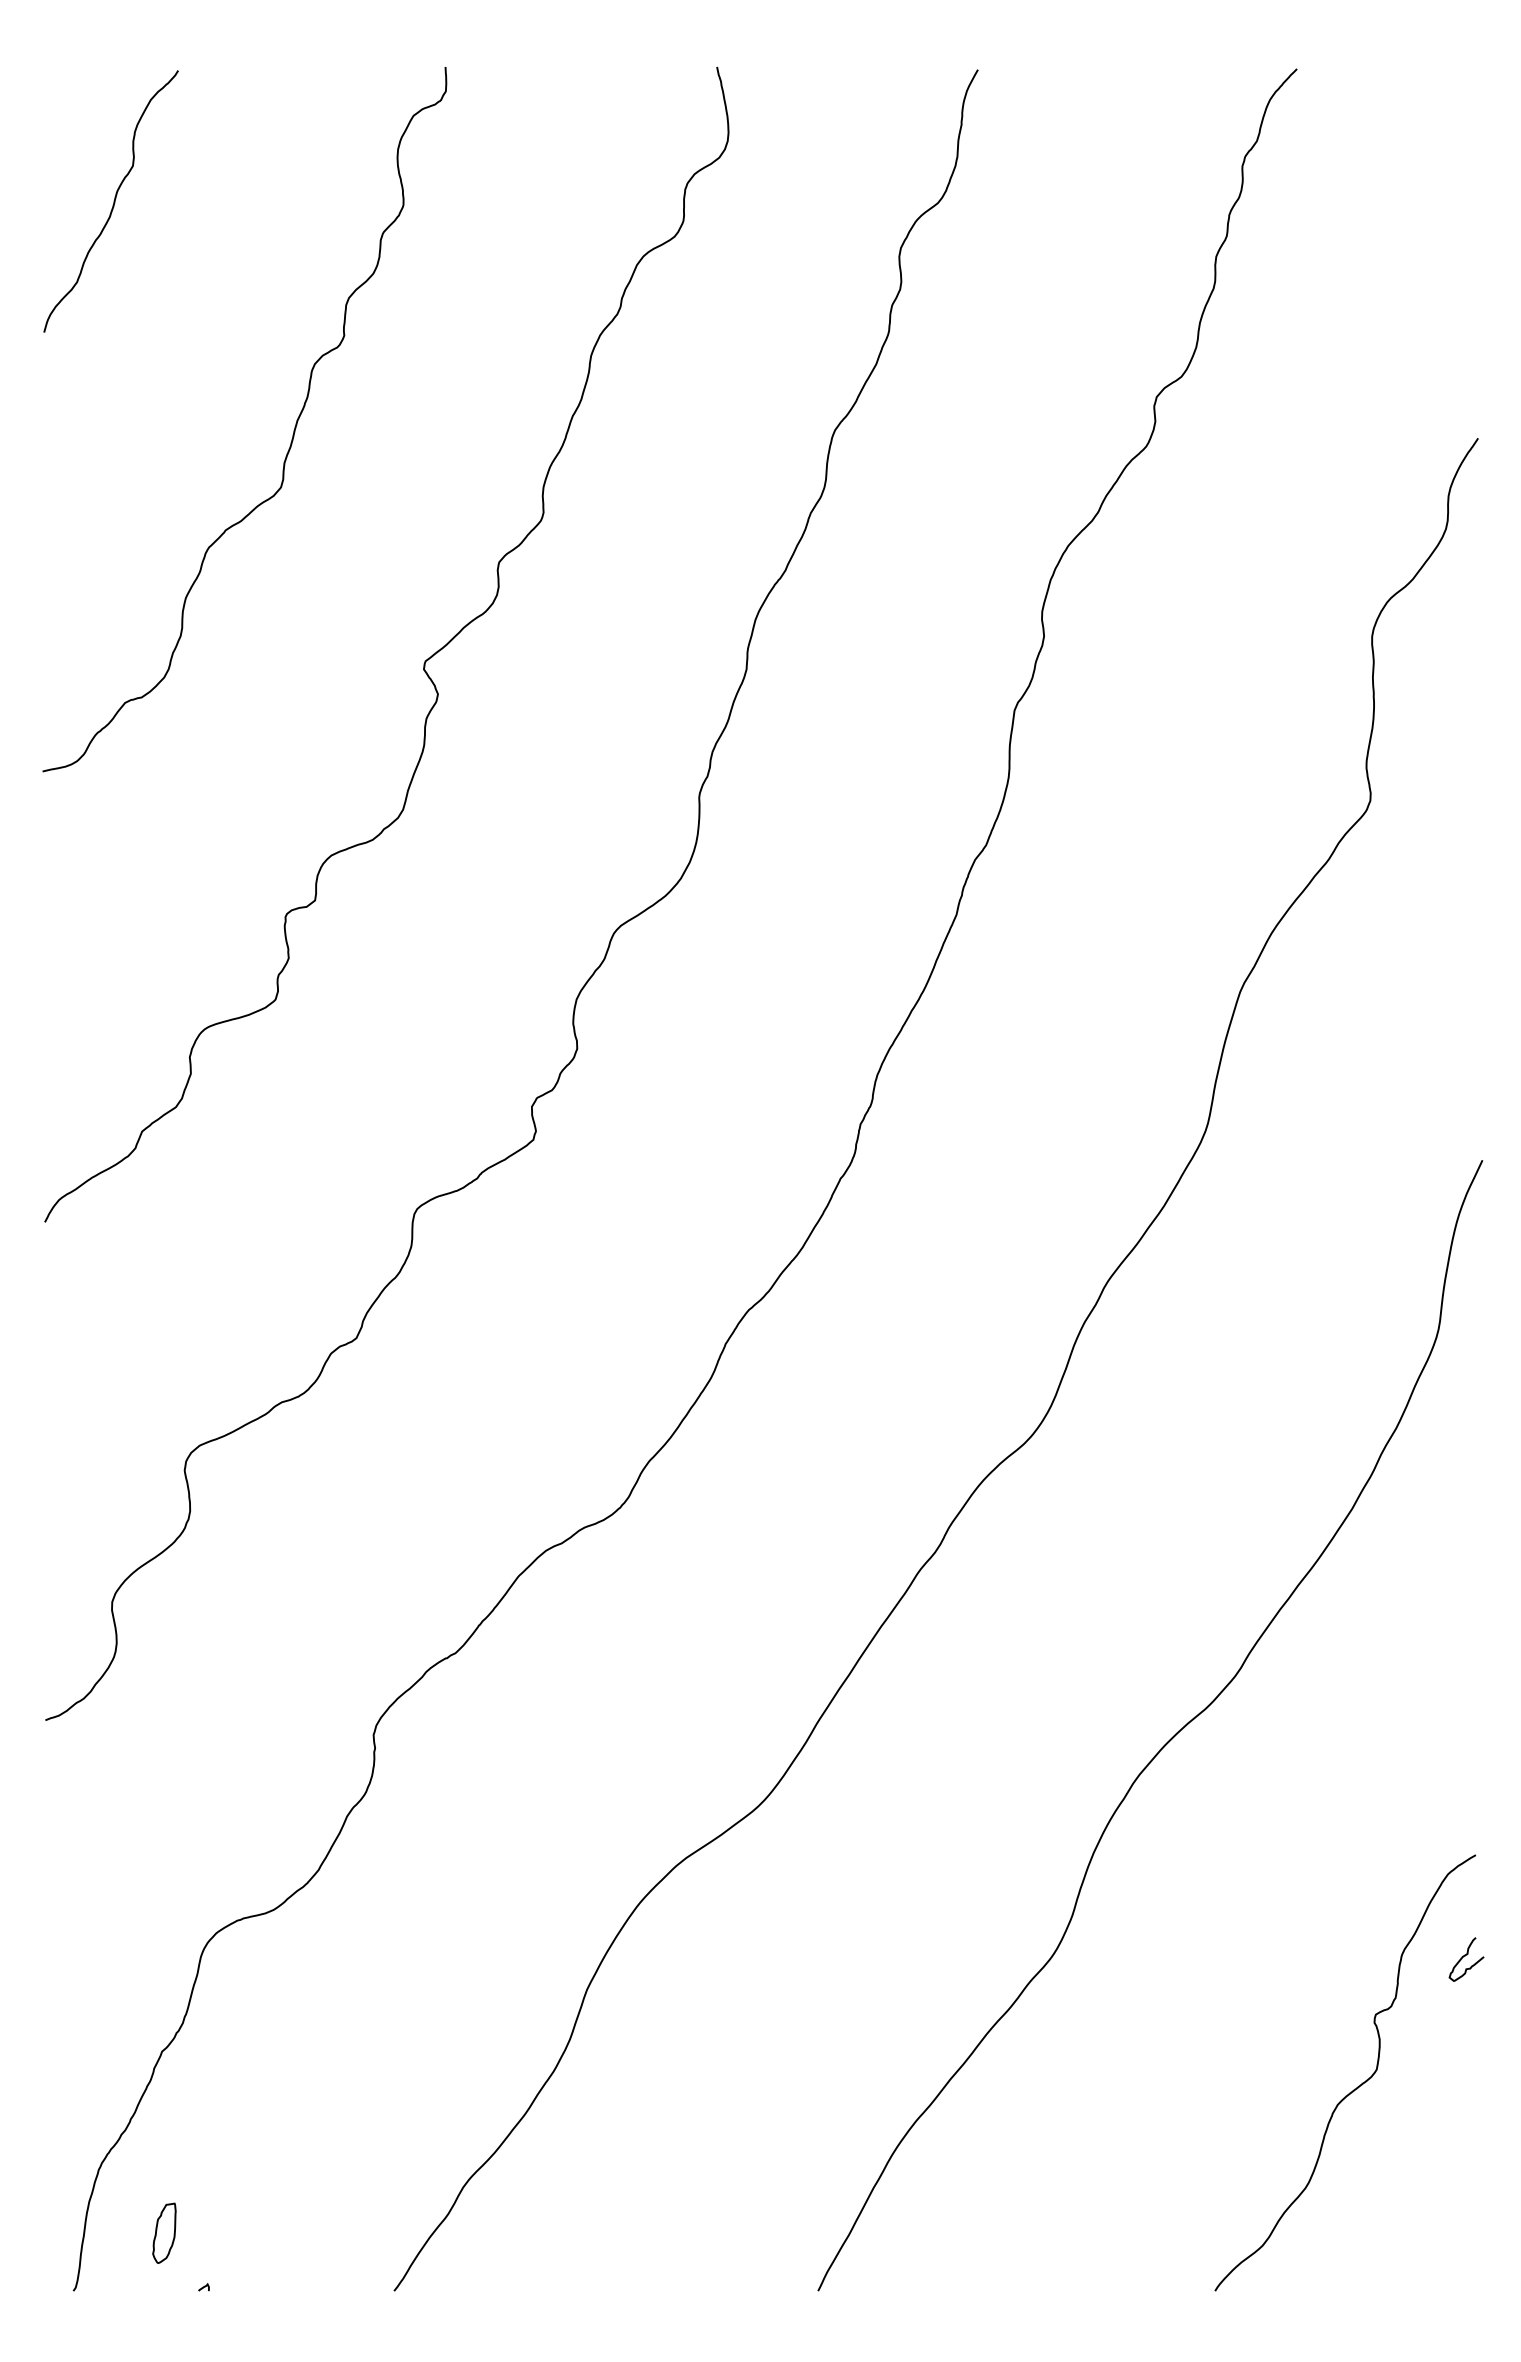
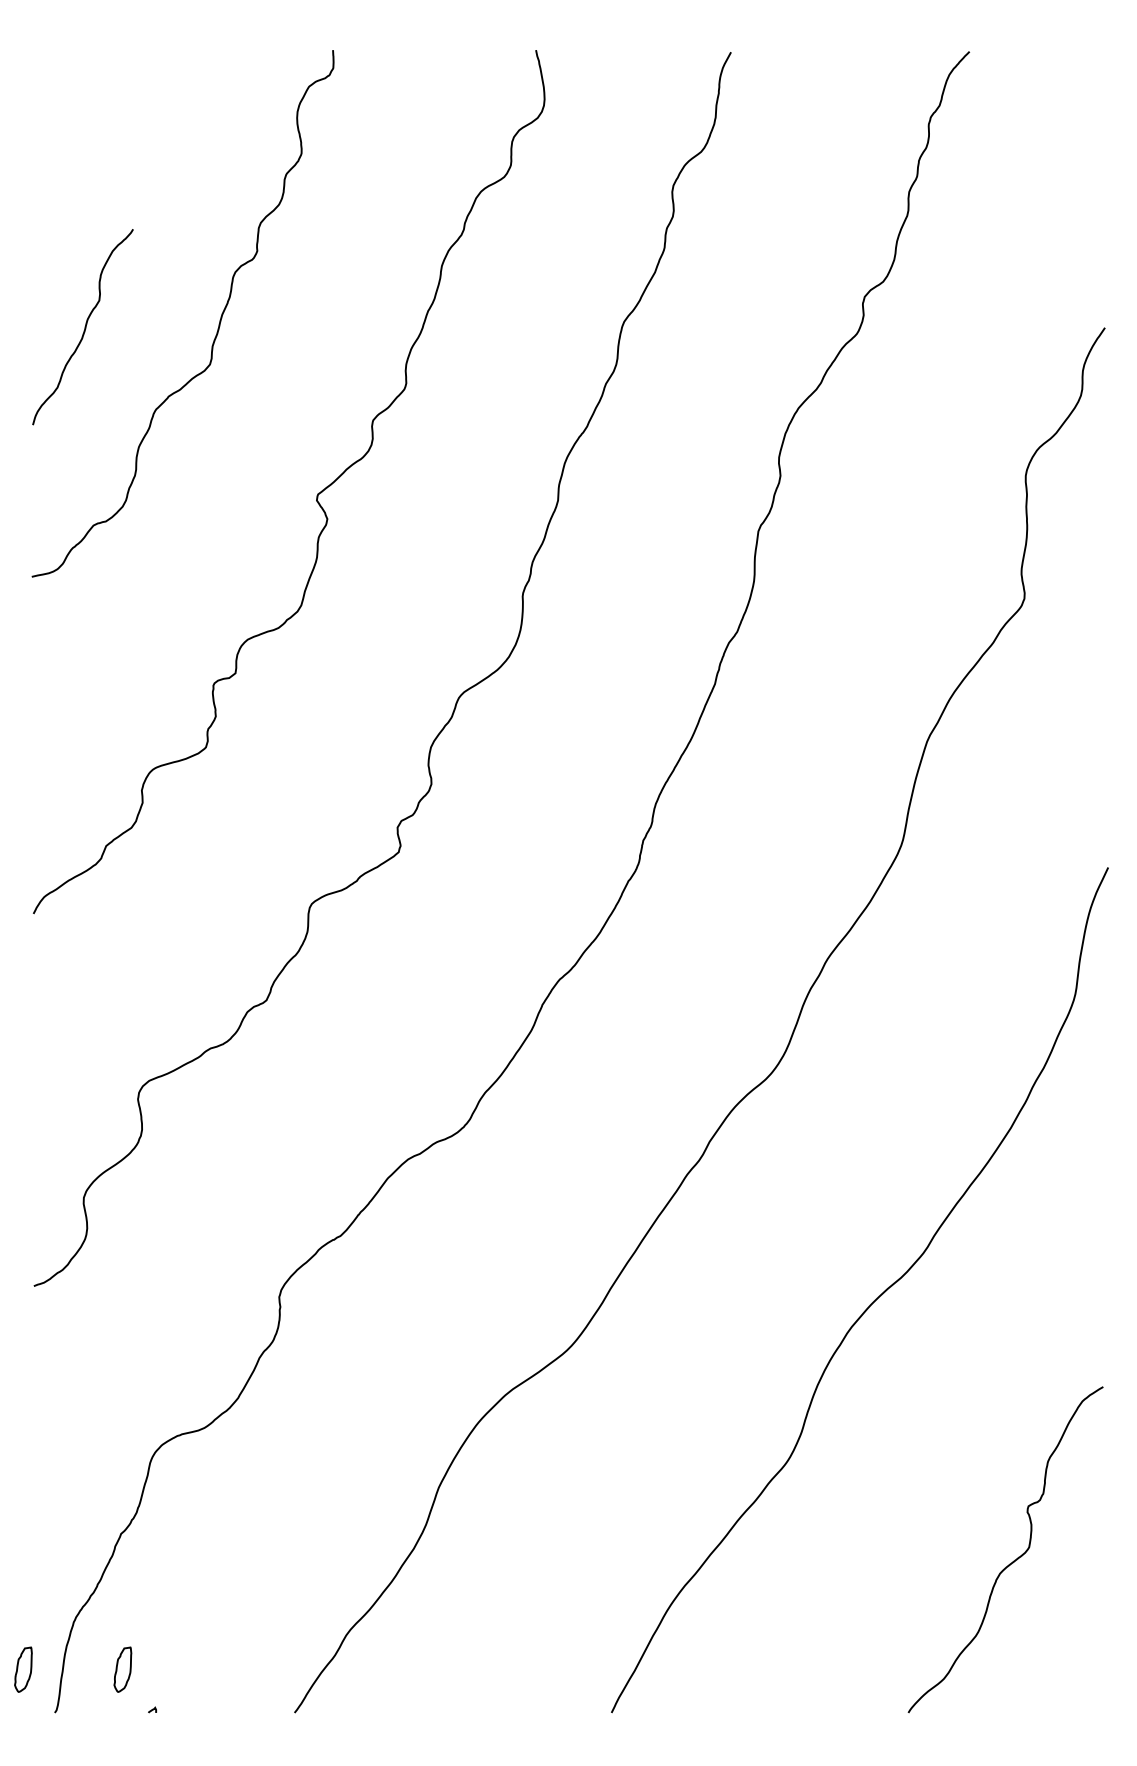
curve: (113, 201) -> (84, 327), moved
curve: (1465, 1956) -> (1095, 1462), removed
part: (31, 2232) -> (23, 1669), added

